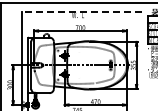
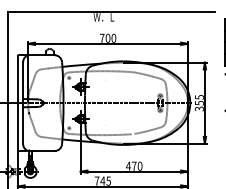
line: (82, 12) -> (111, 11), dashed -> solid

